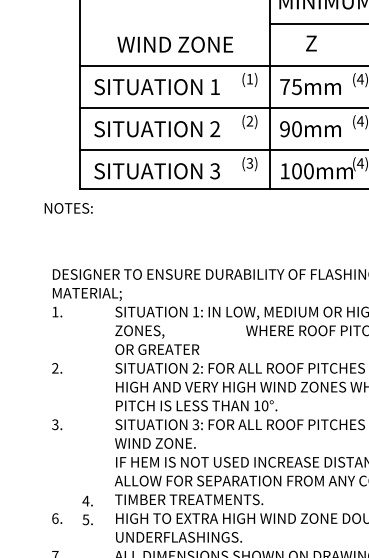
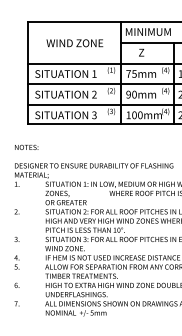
text: (174, 45) -> (74, 43), moved
text: (68, 206) -> (26, 146), moved
text: (86, 510) -> (16, 262), moved

